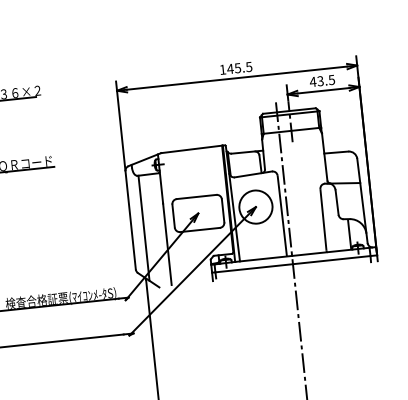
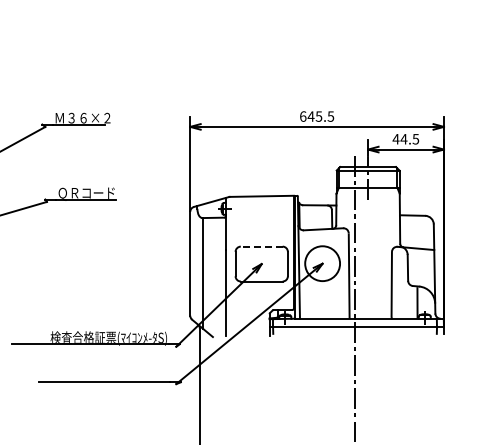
text: (223, 69) -> (303, 116), 145.5 -> 645.5
text: (320, 80) -> (403, 138), 43.5 -> 44.5
line: (196, 196) -> (261, 246), solid -> dashed

